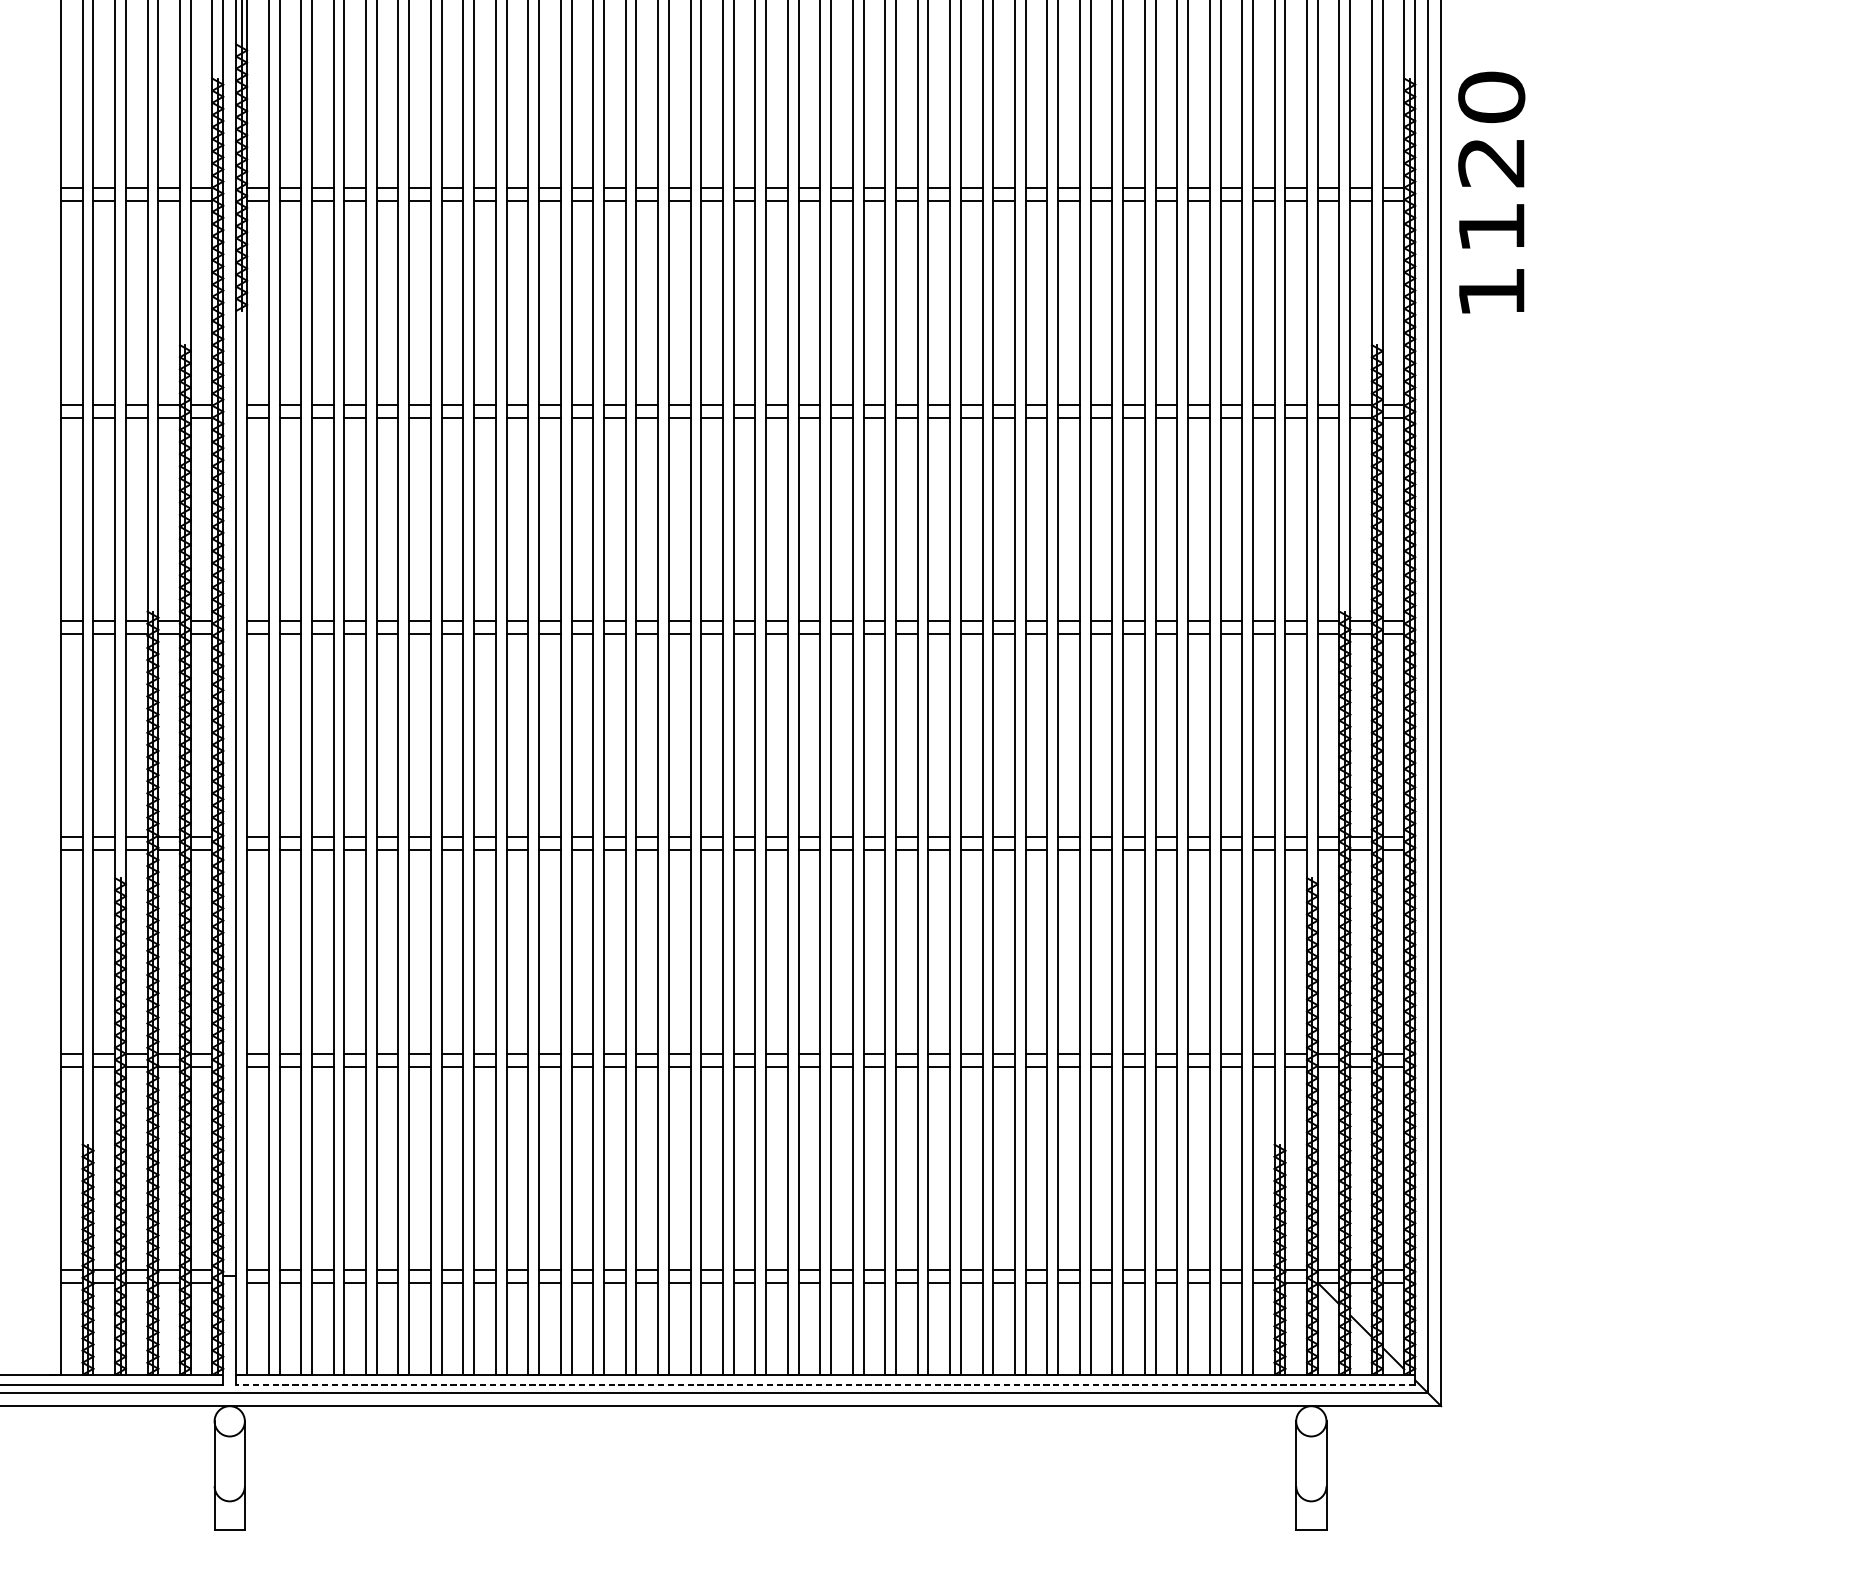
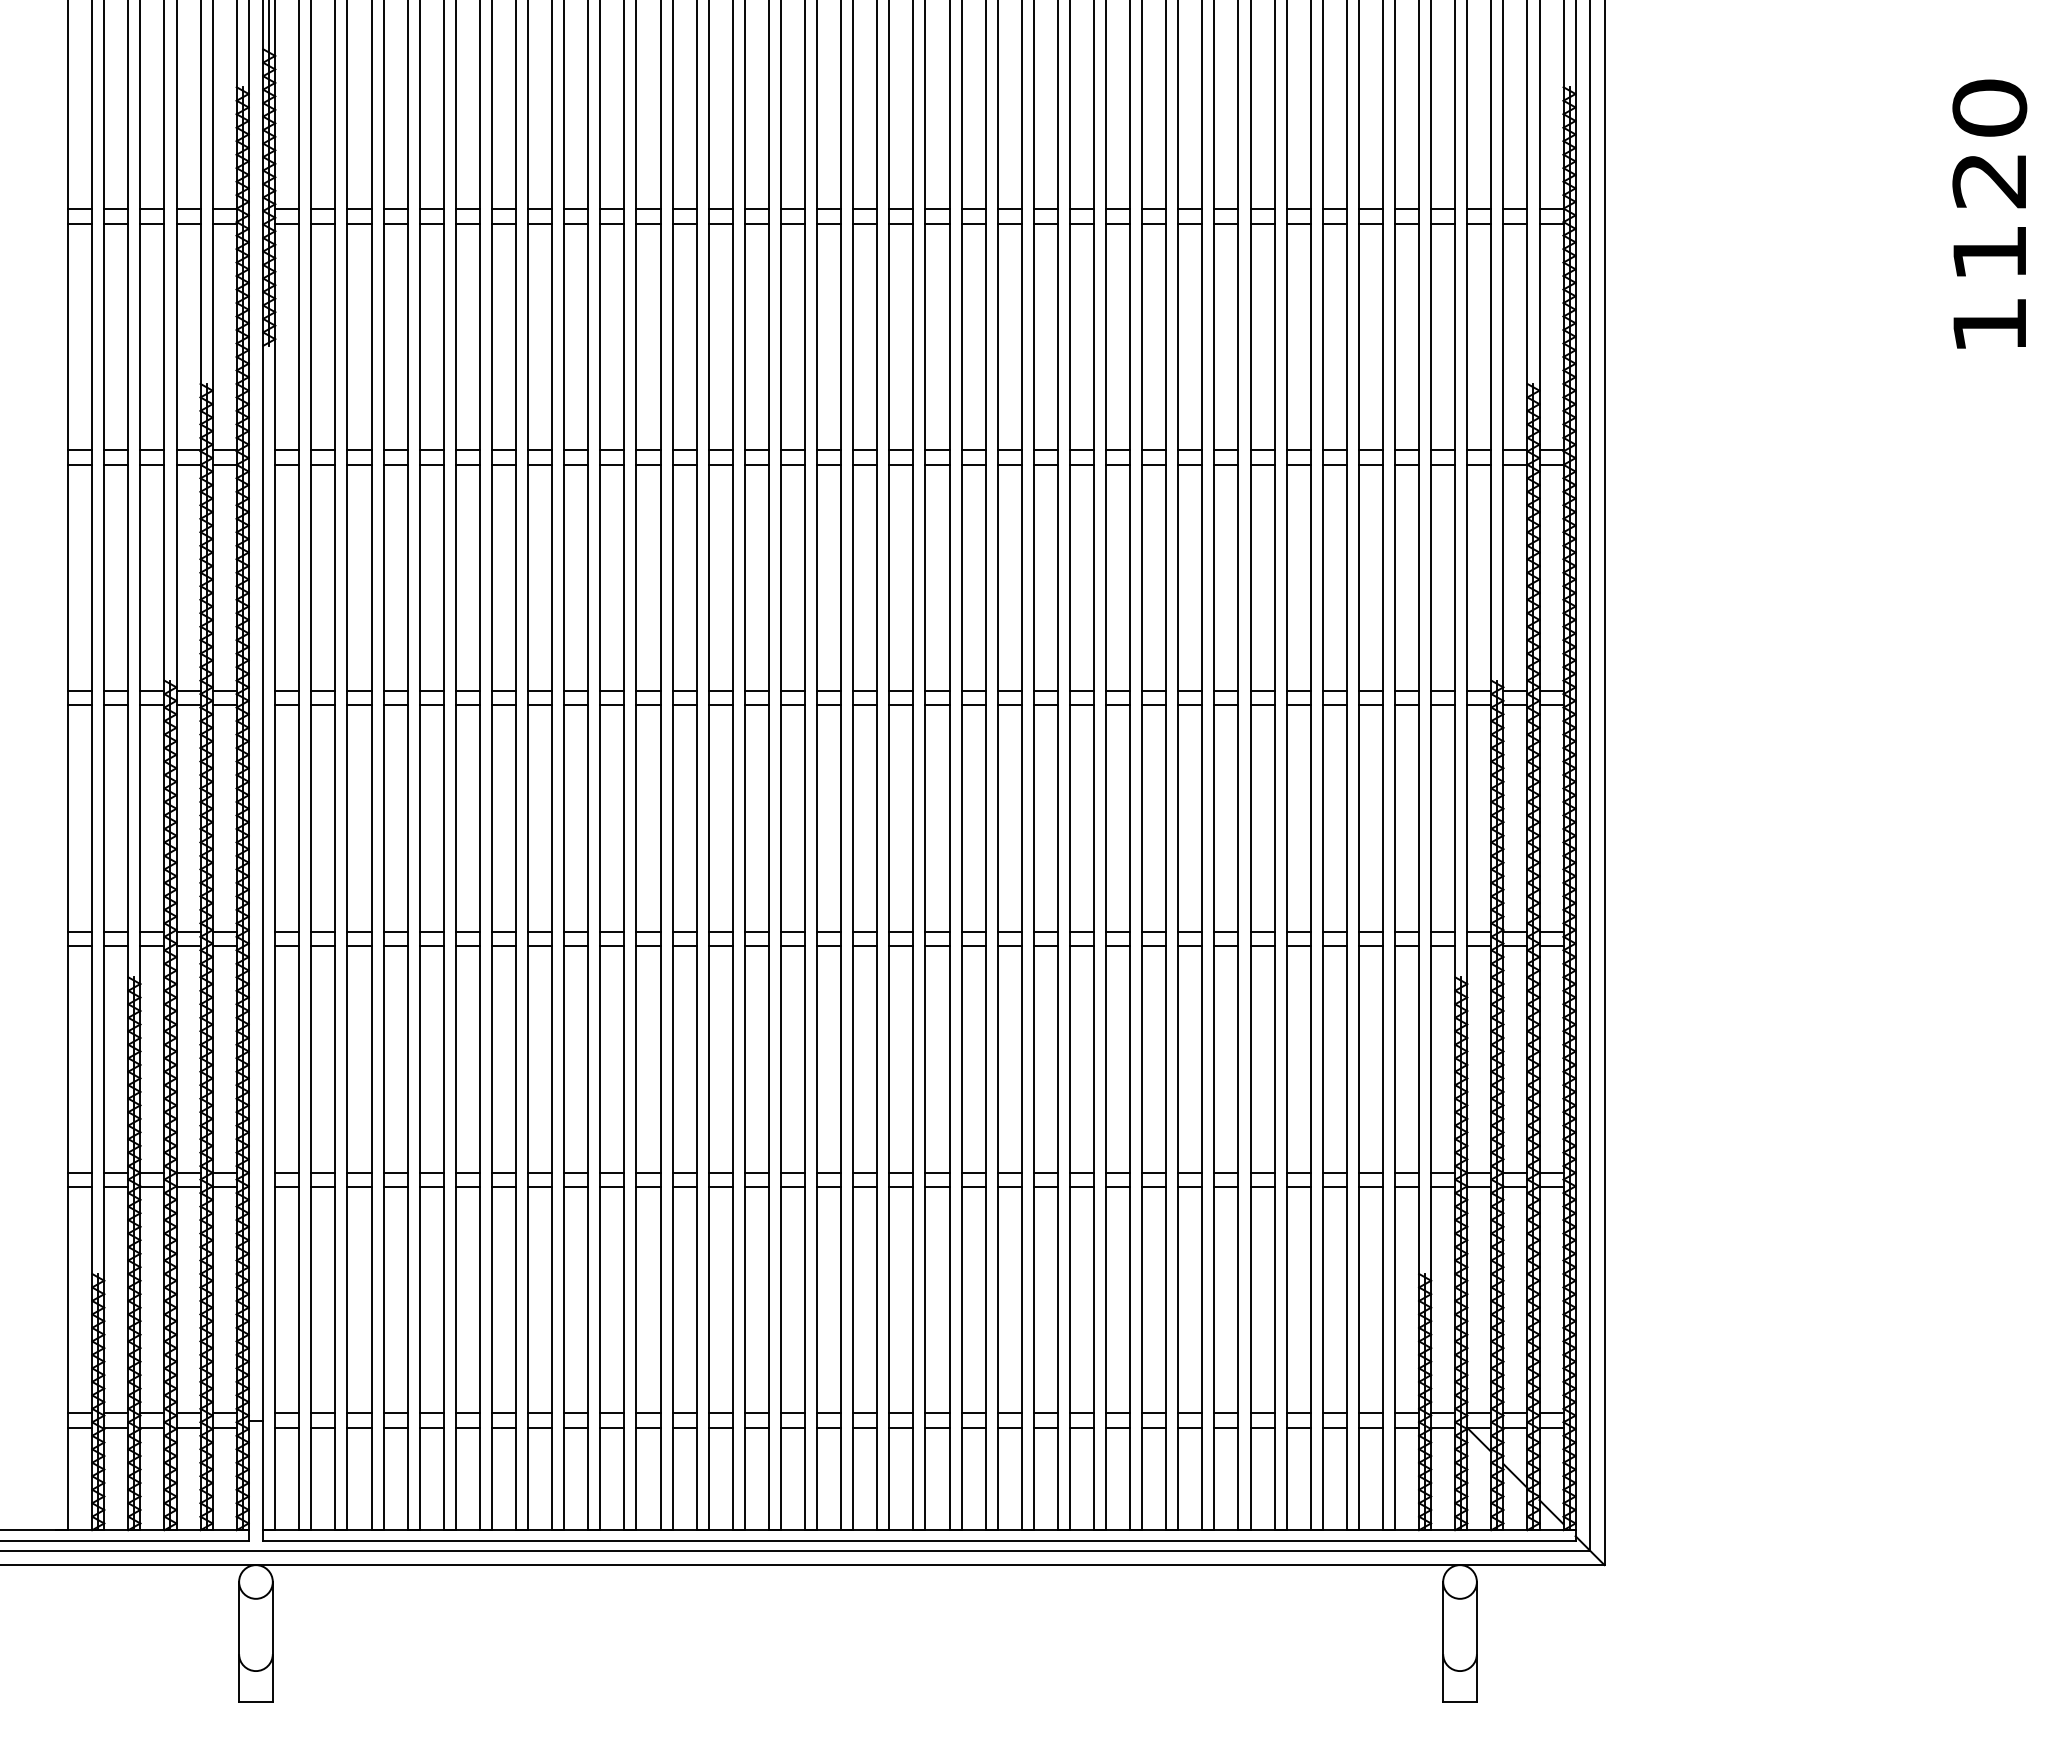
text: (1491, 192) -> (1989, 213), moved
line: (824, 1384) -> (918, 1541), dashed -> solid

